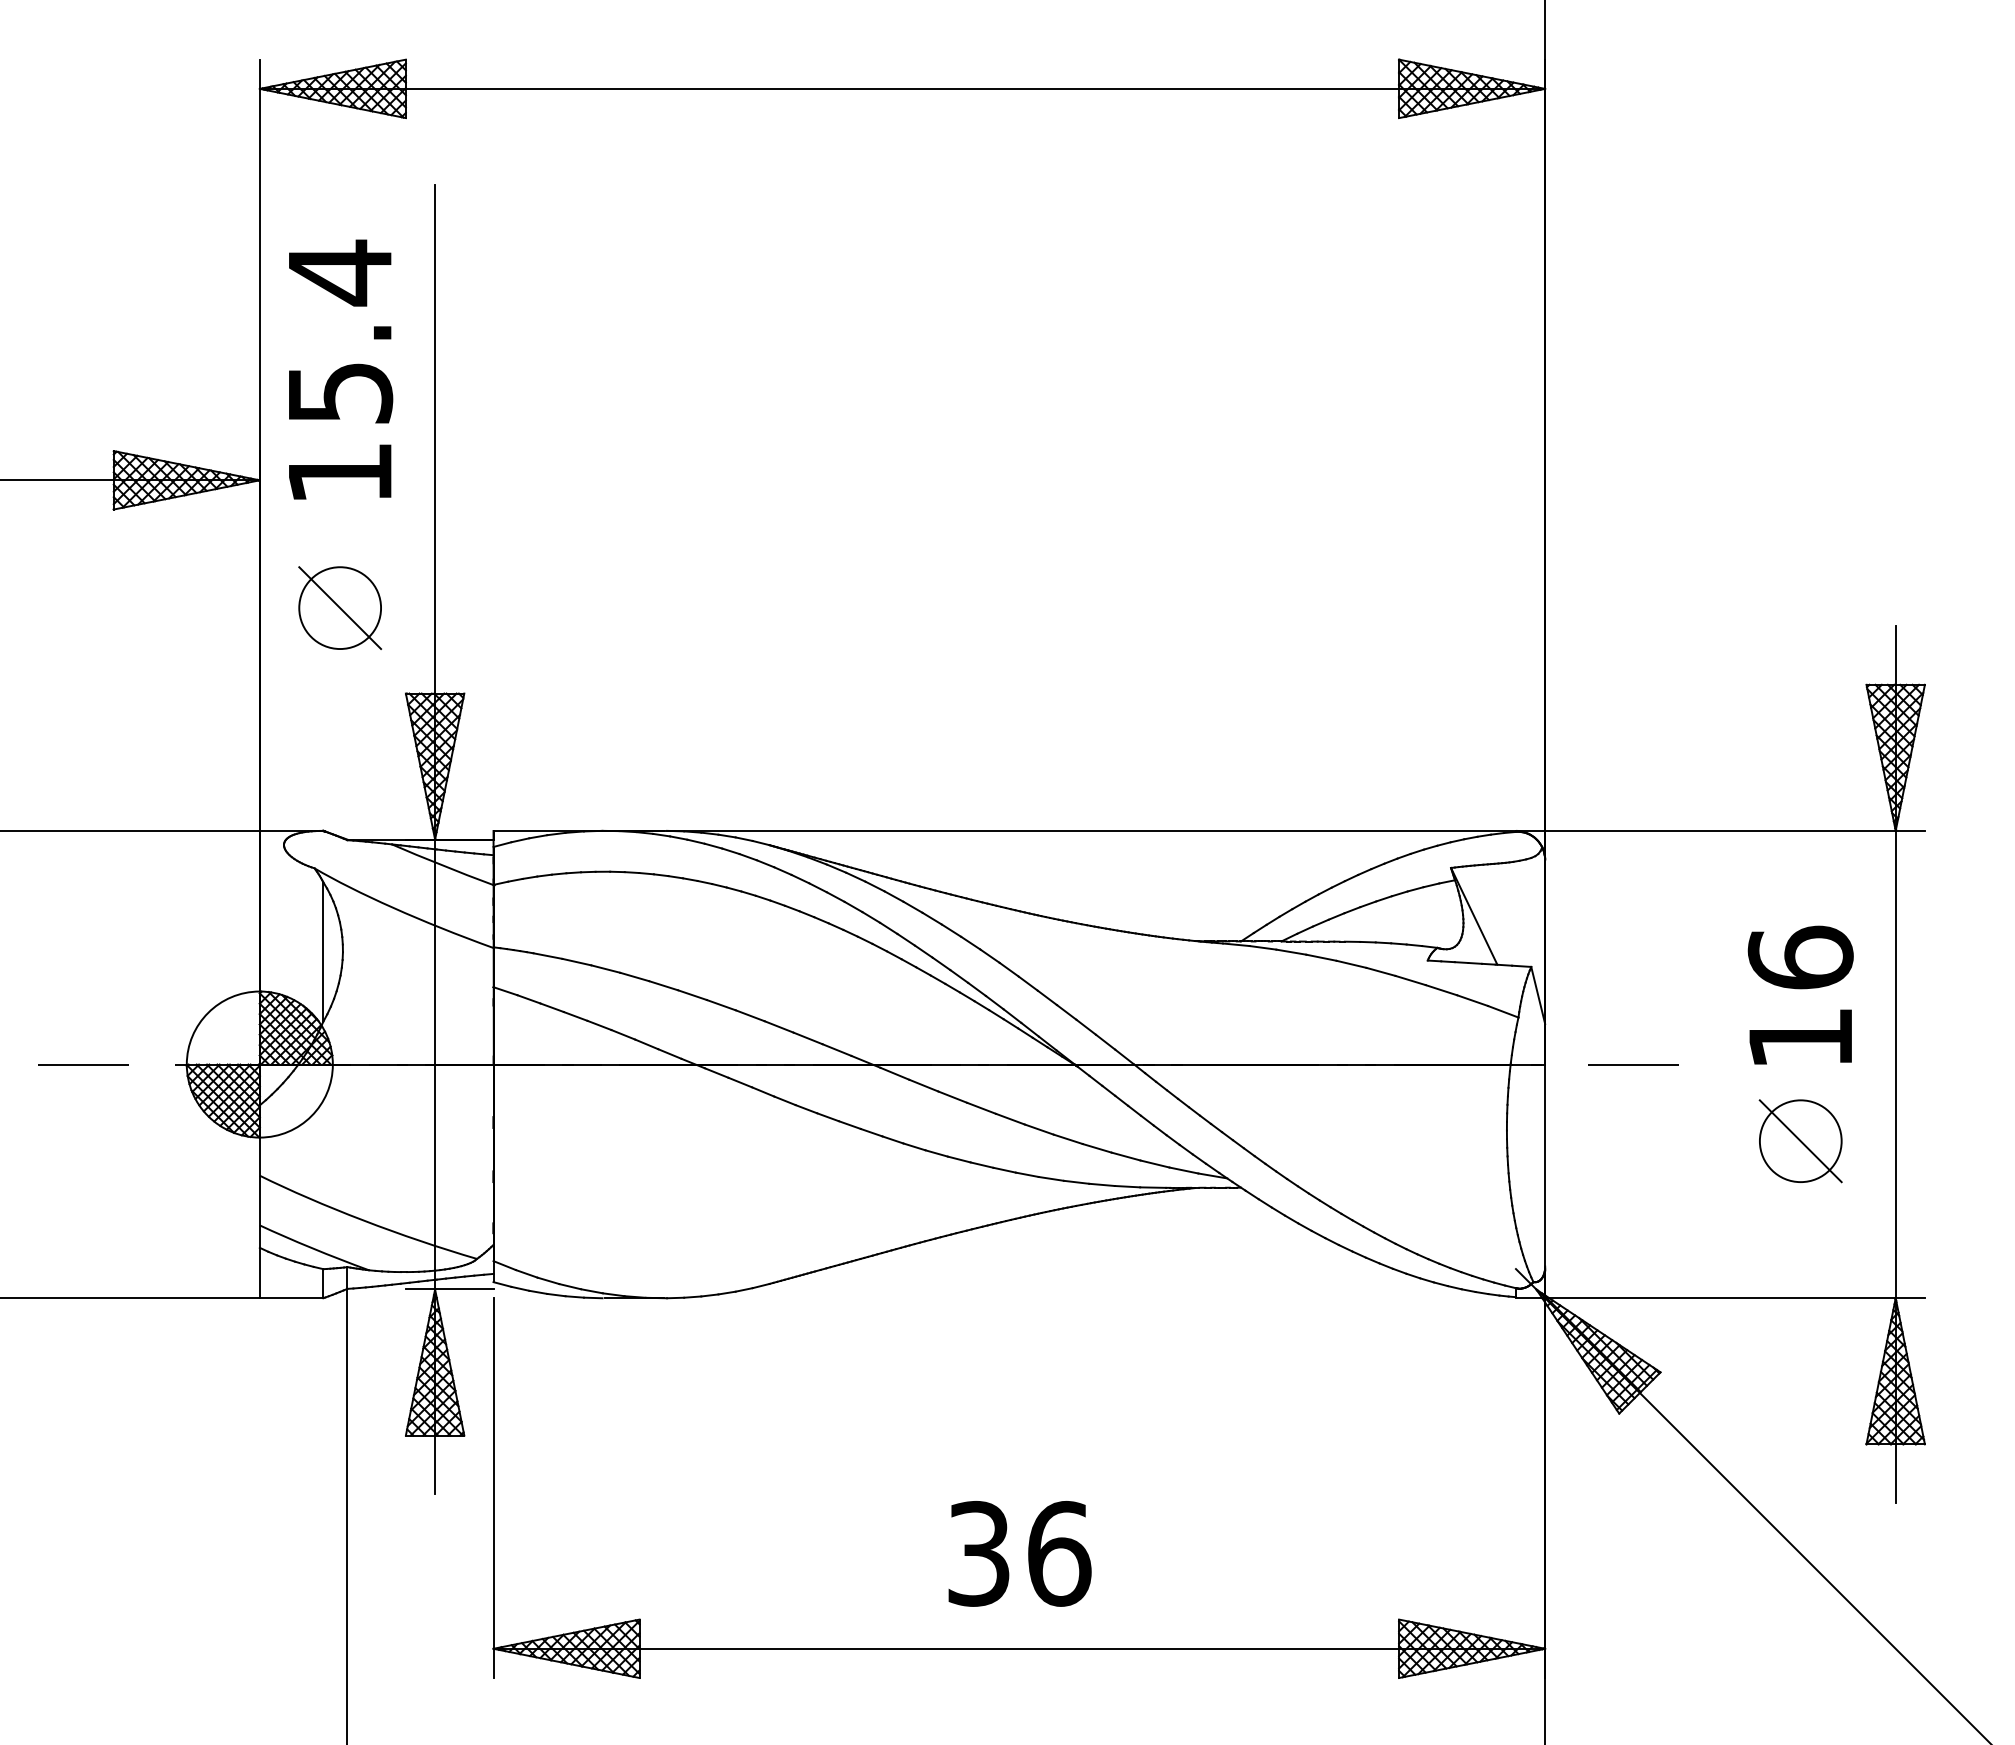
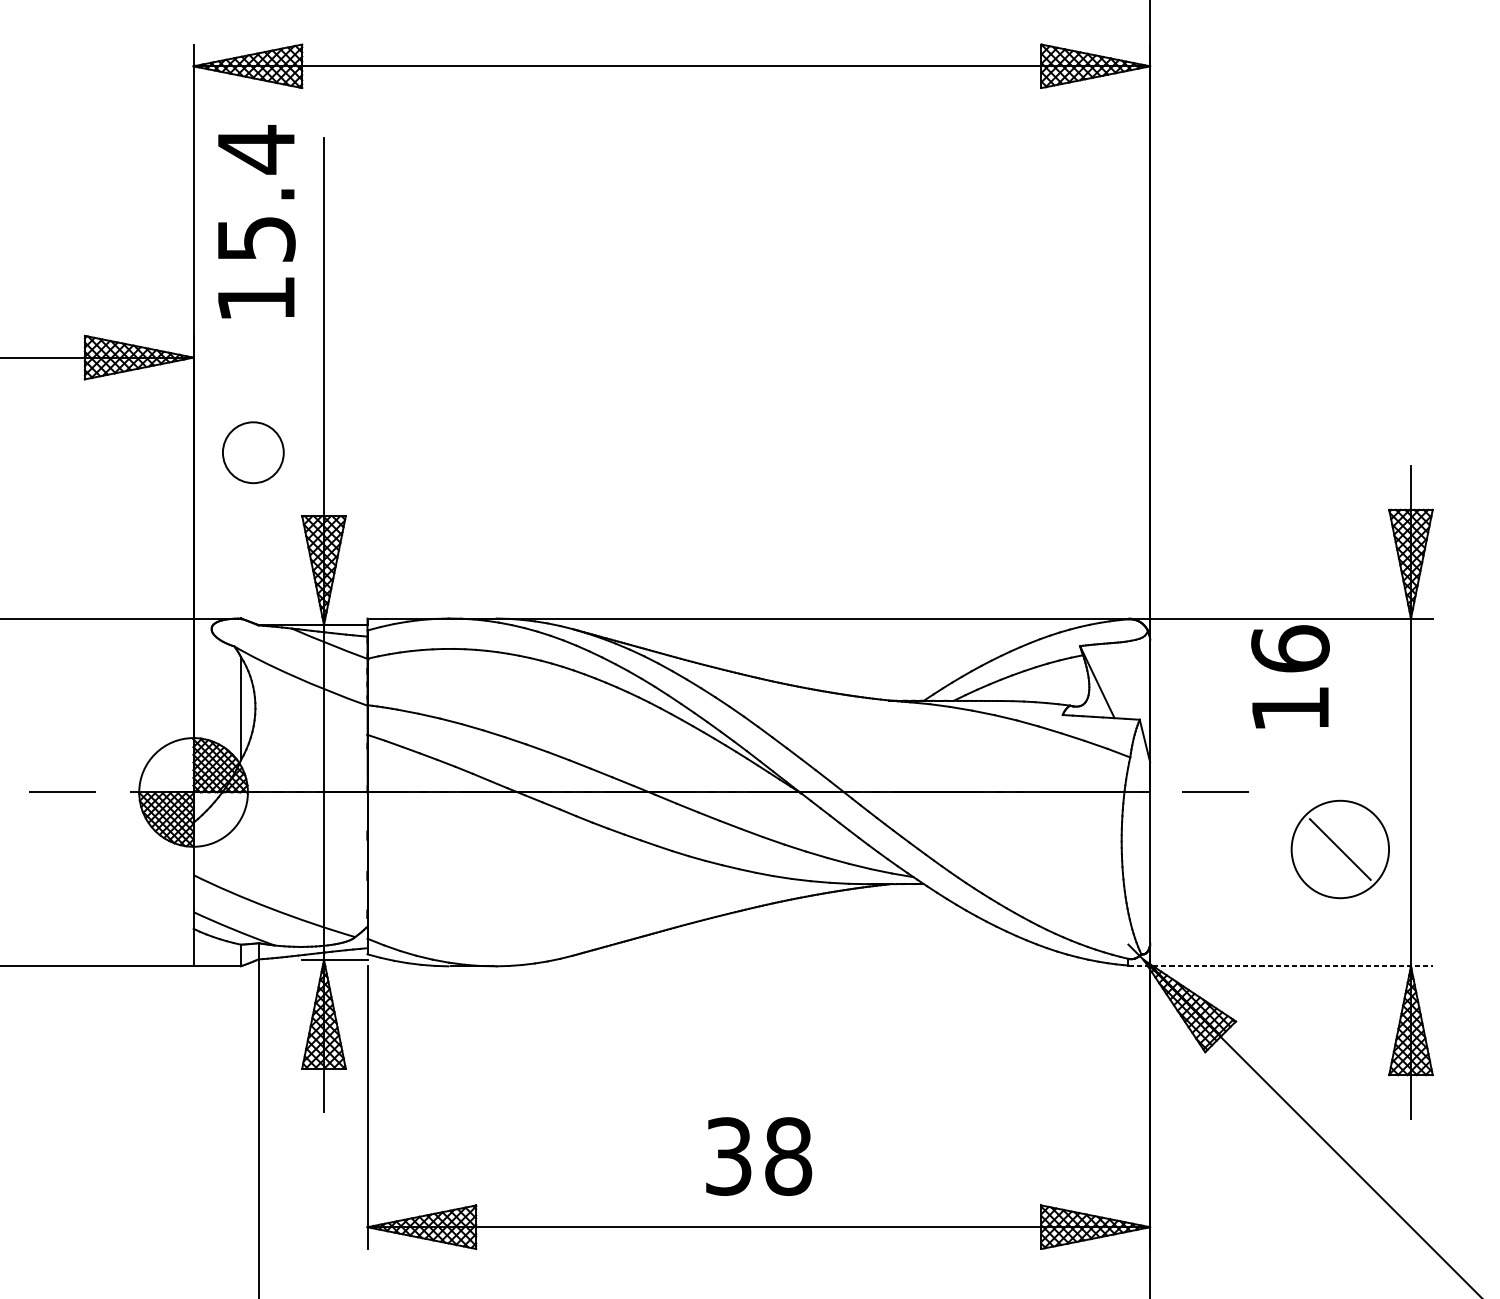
text: (341, 369) -> (257, 221), moved
line: (340, 608) -> (253, 453), removed
text: (1800, 994) -> (1290, 676), moved
circle: (1800, 1141) -> (1340, 849), size x1.6
line: (1720, 1298) -> (1280, 966), solid -> dashed
text: (1059, 1553) -> (788, 1156), 36 -> 38

